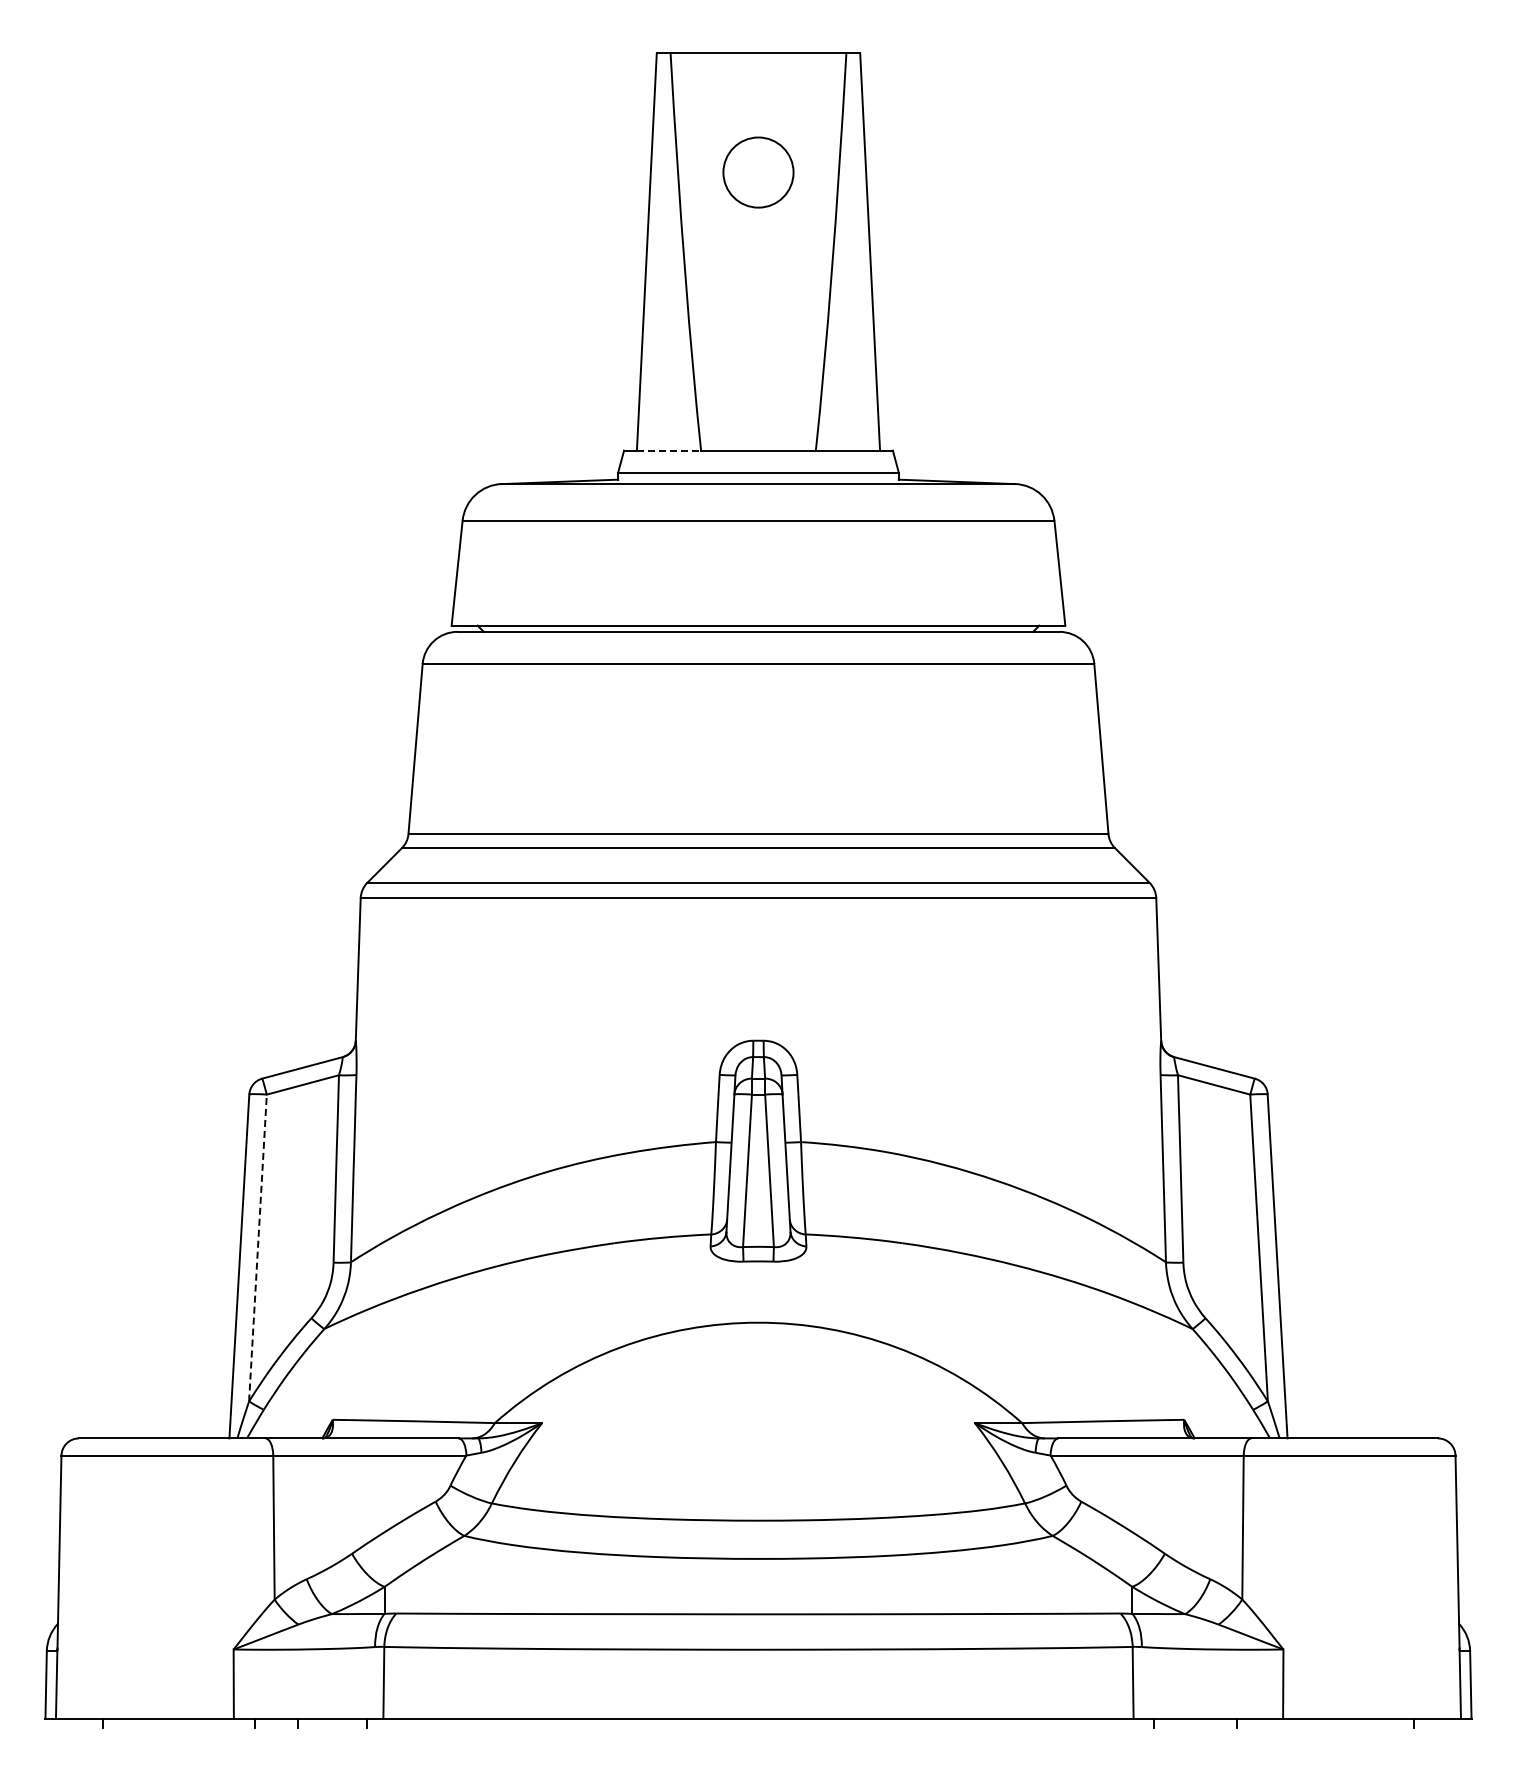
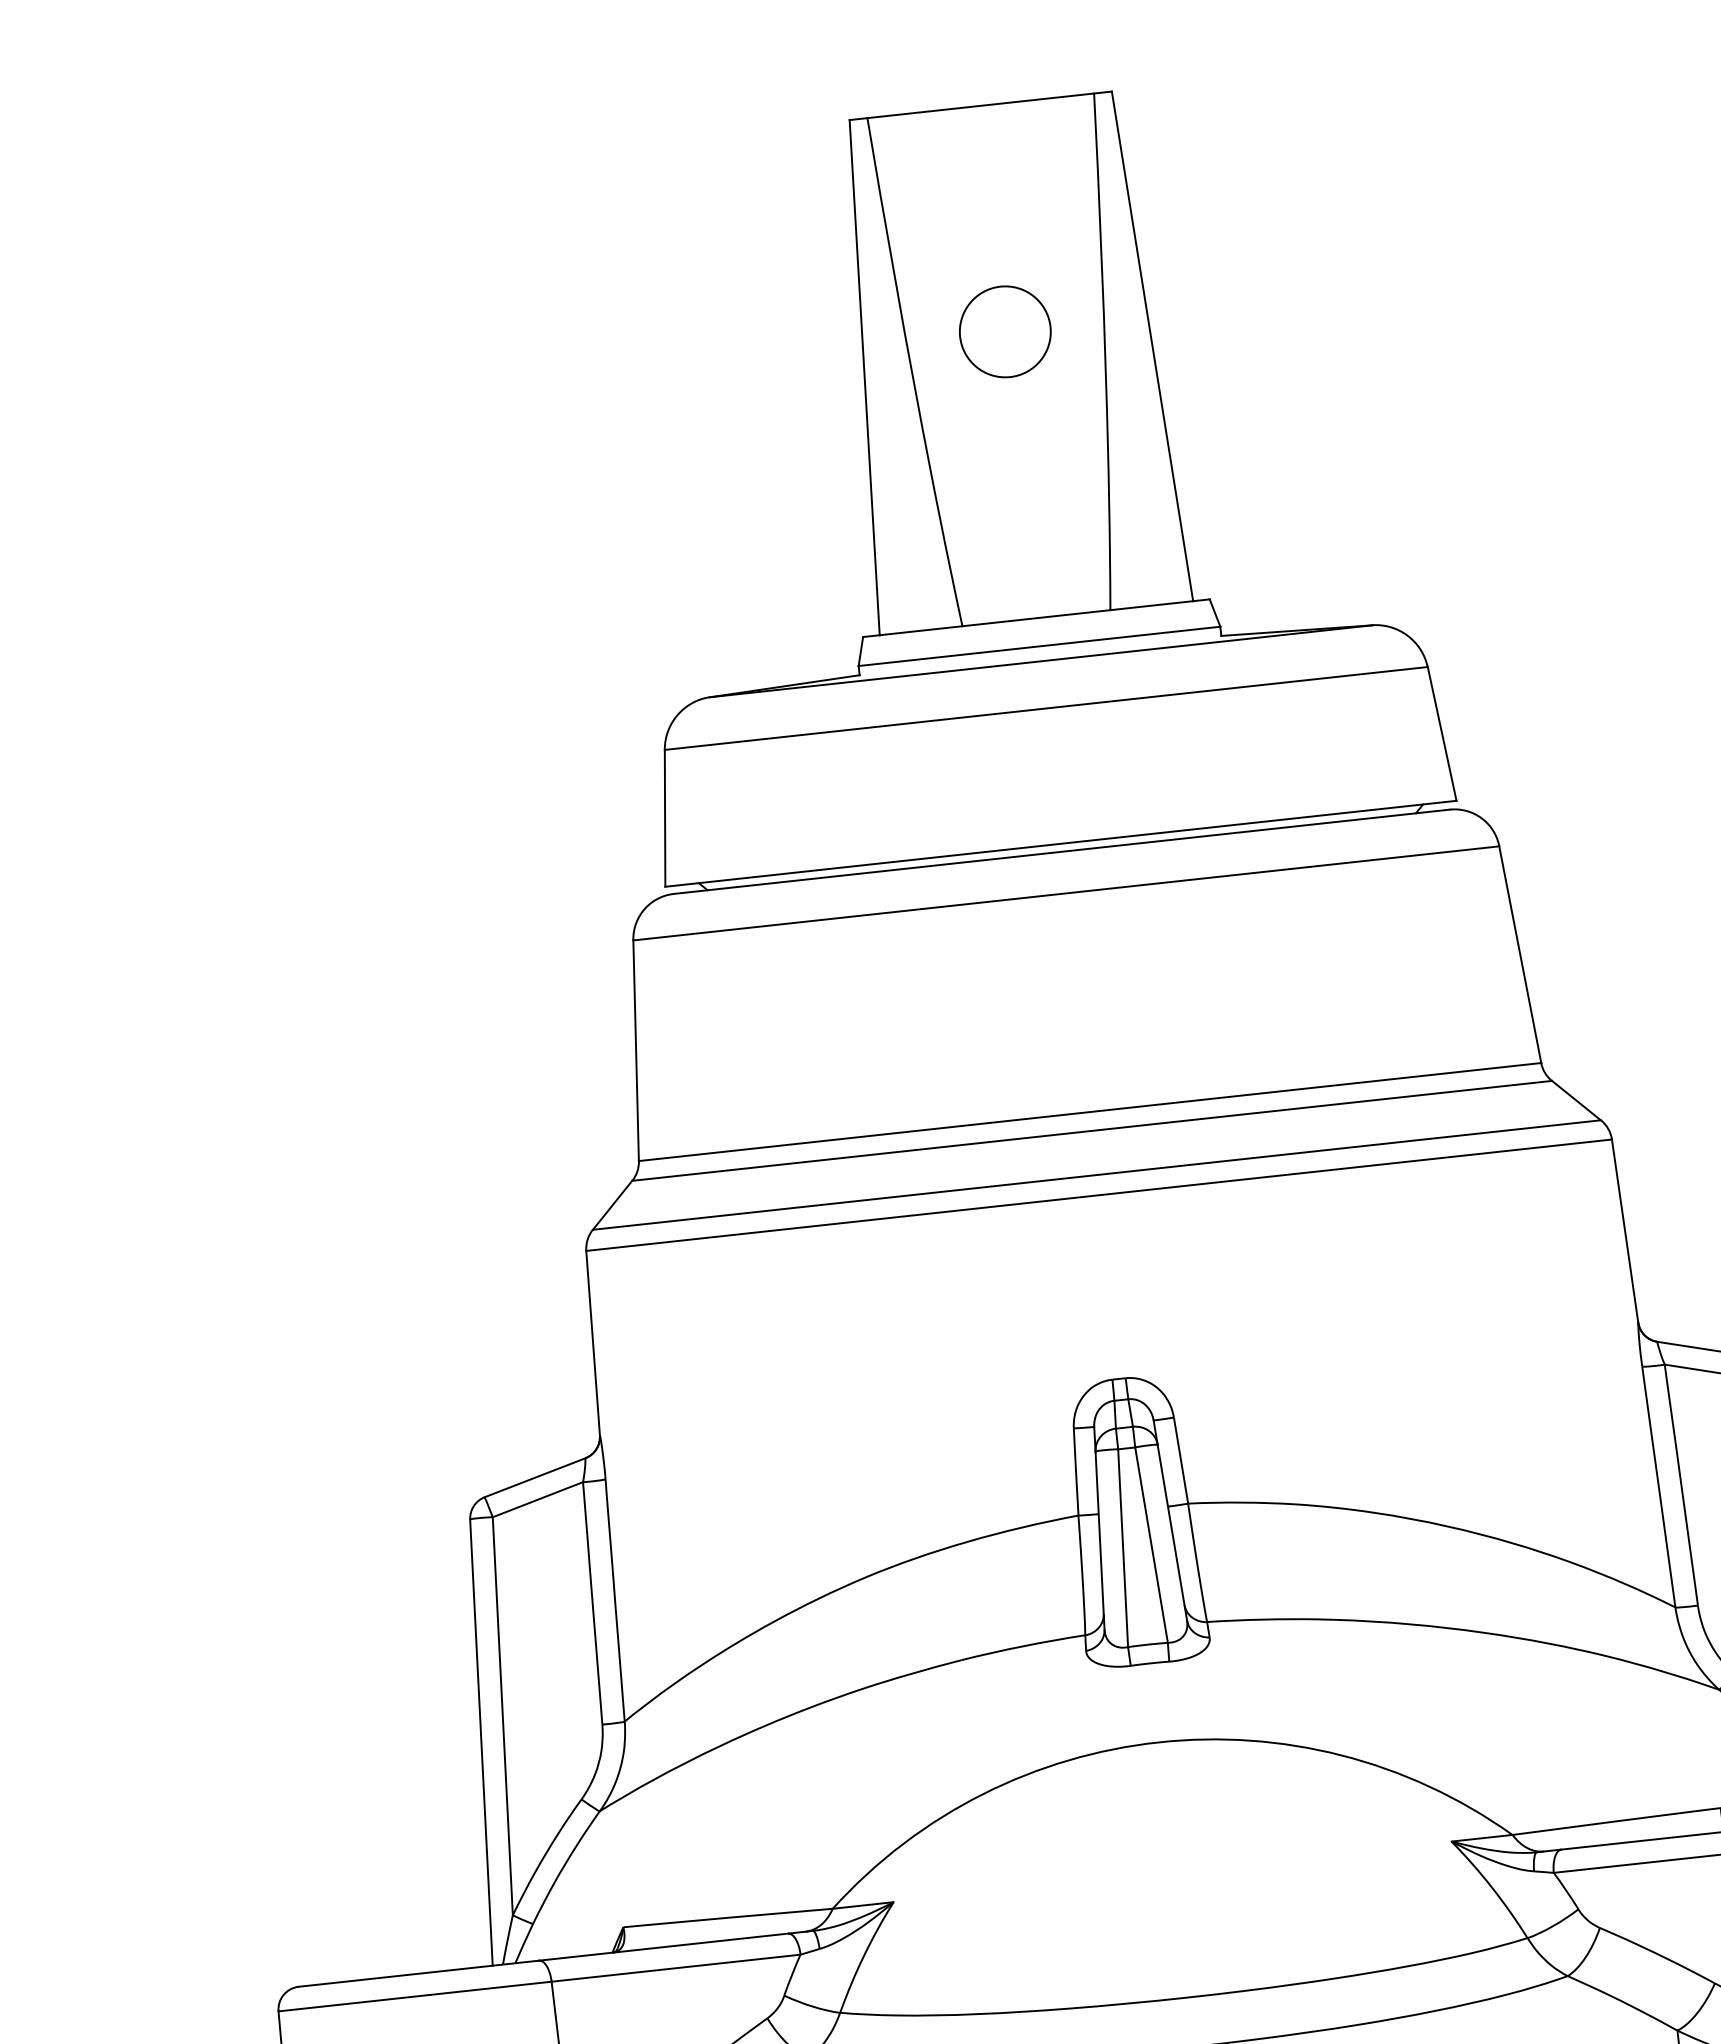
circle: (758, 172) -> (1005, 331), moved
line: (669, 450) -> (921, 630), dashed -> solid
line: (257, 1248) -> (502, 1716), dashed -> solid

